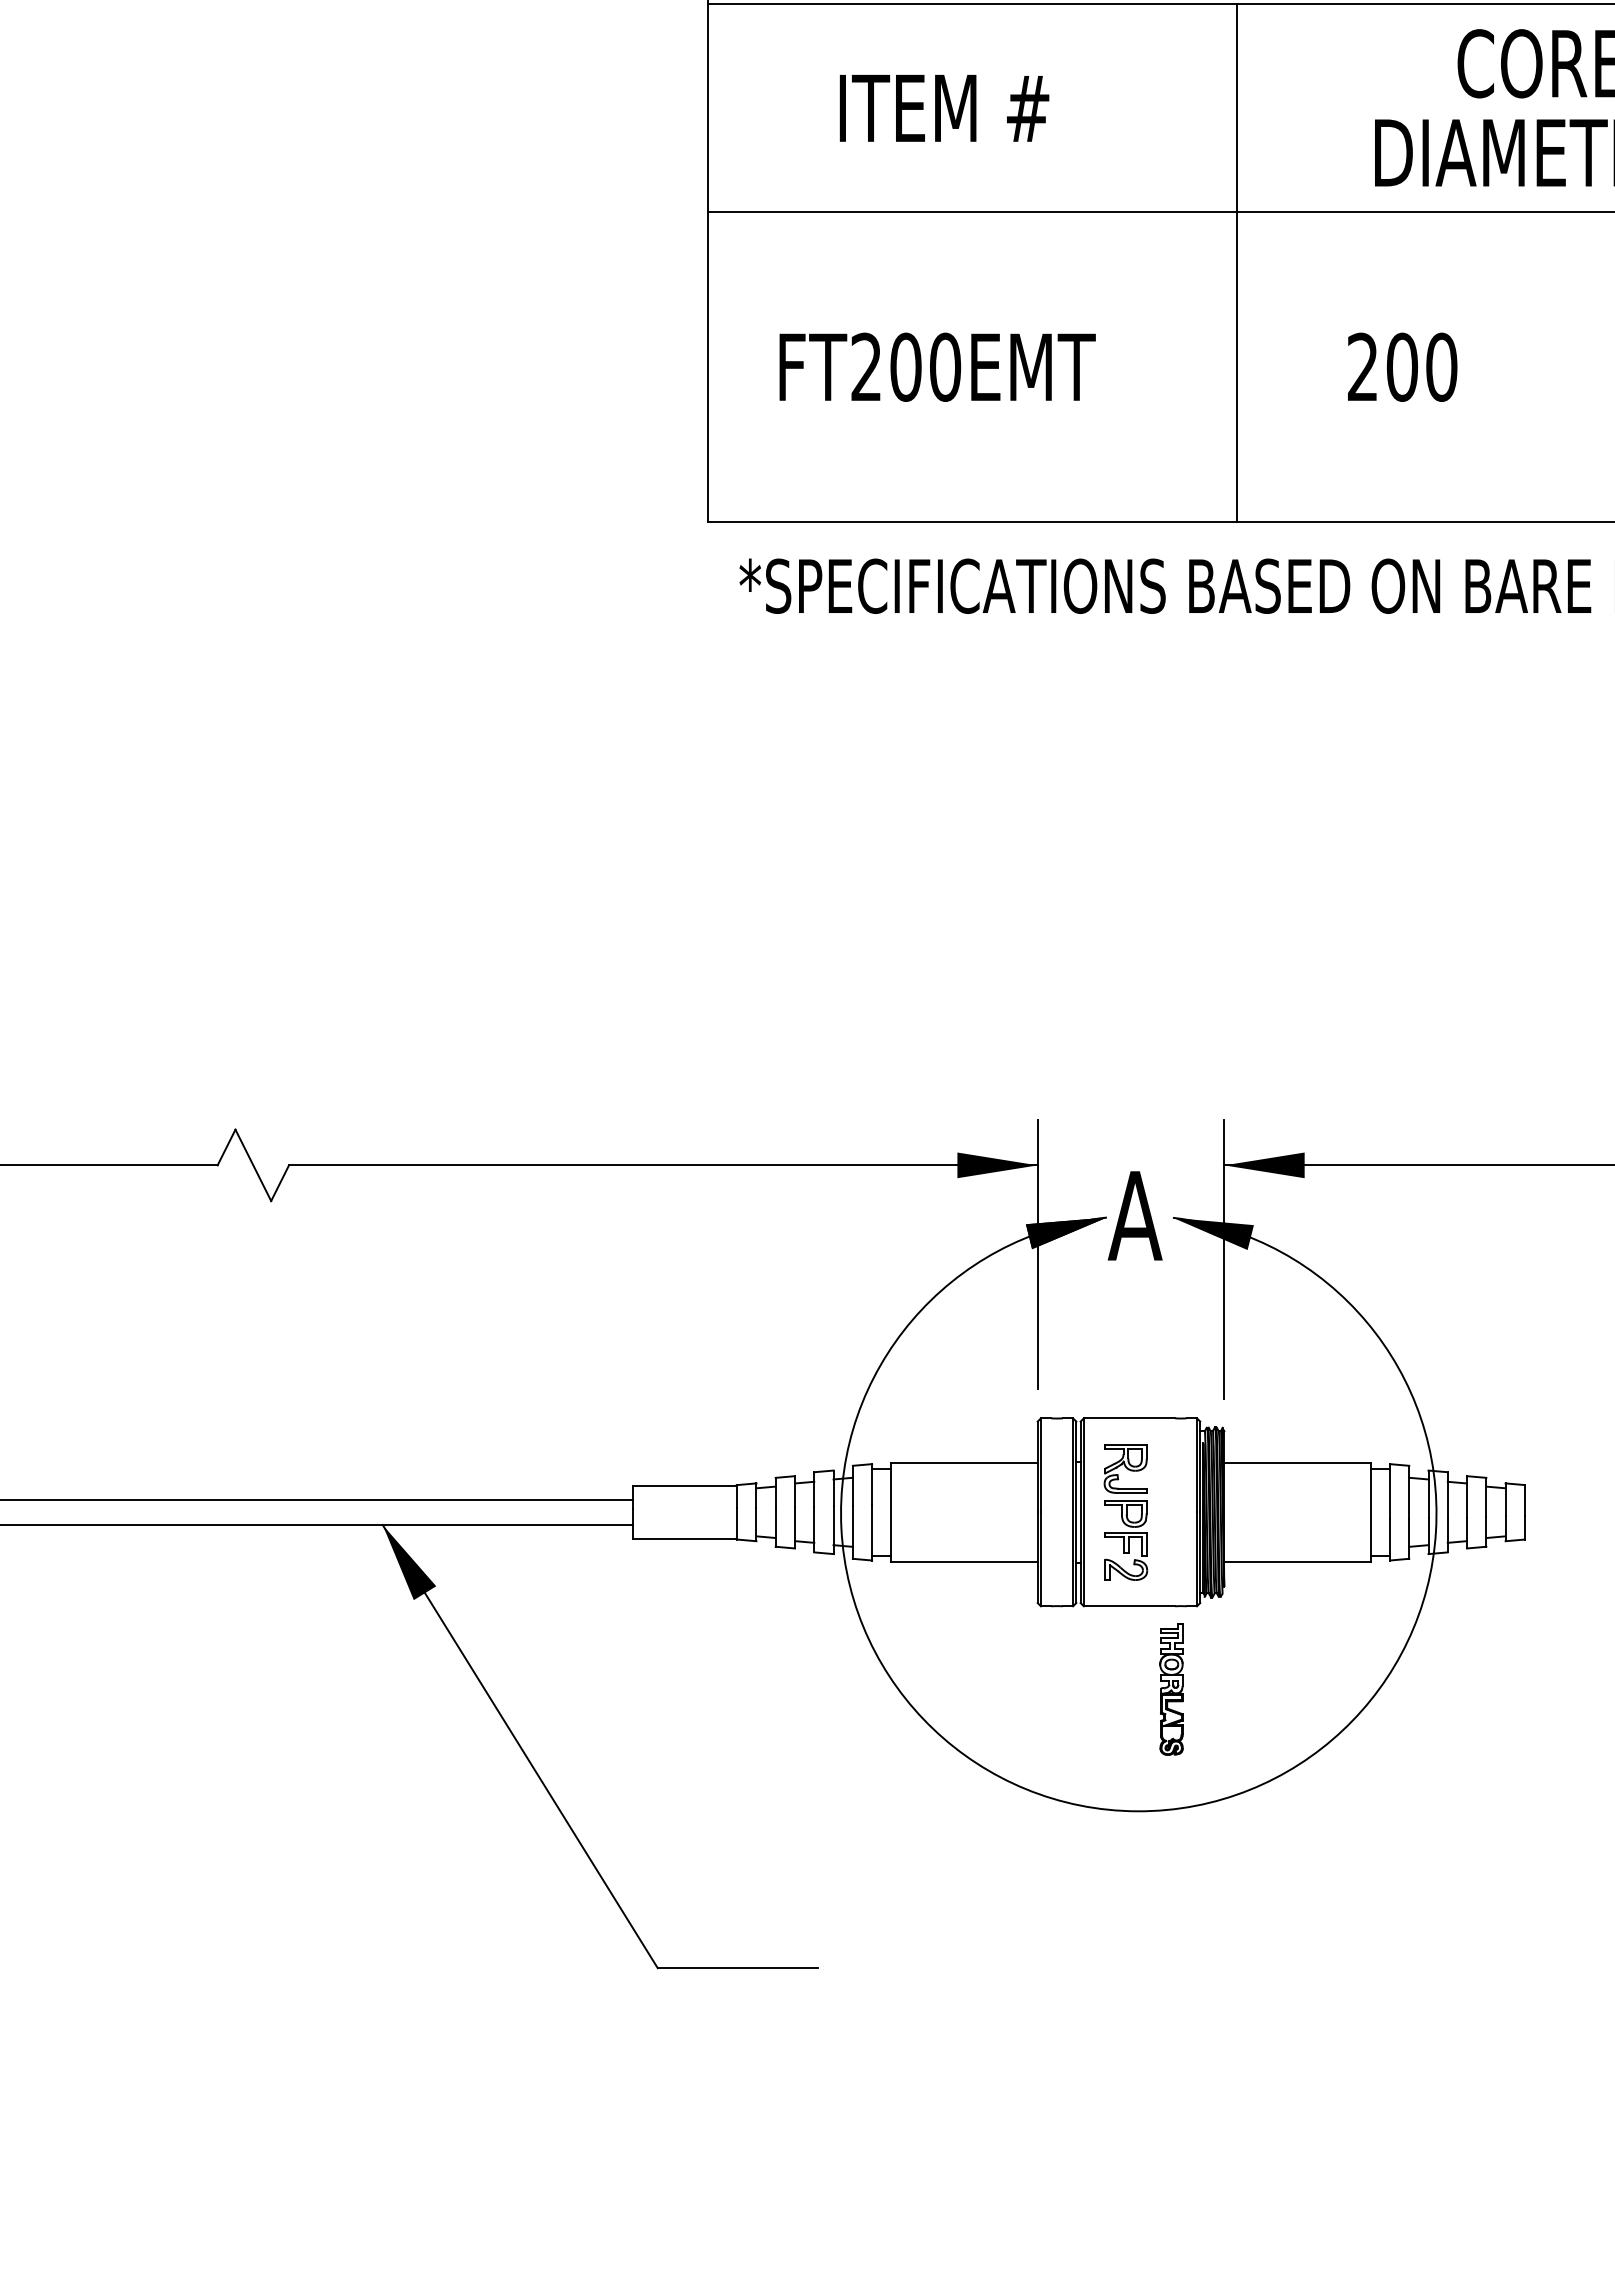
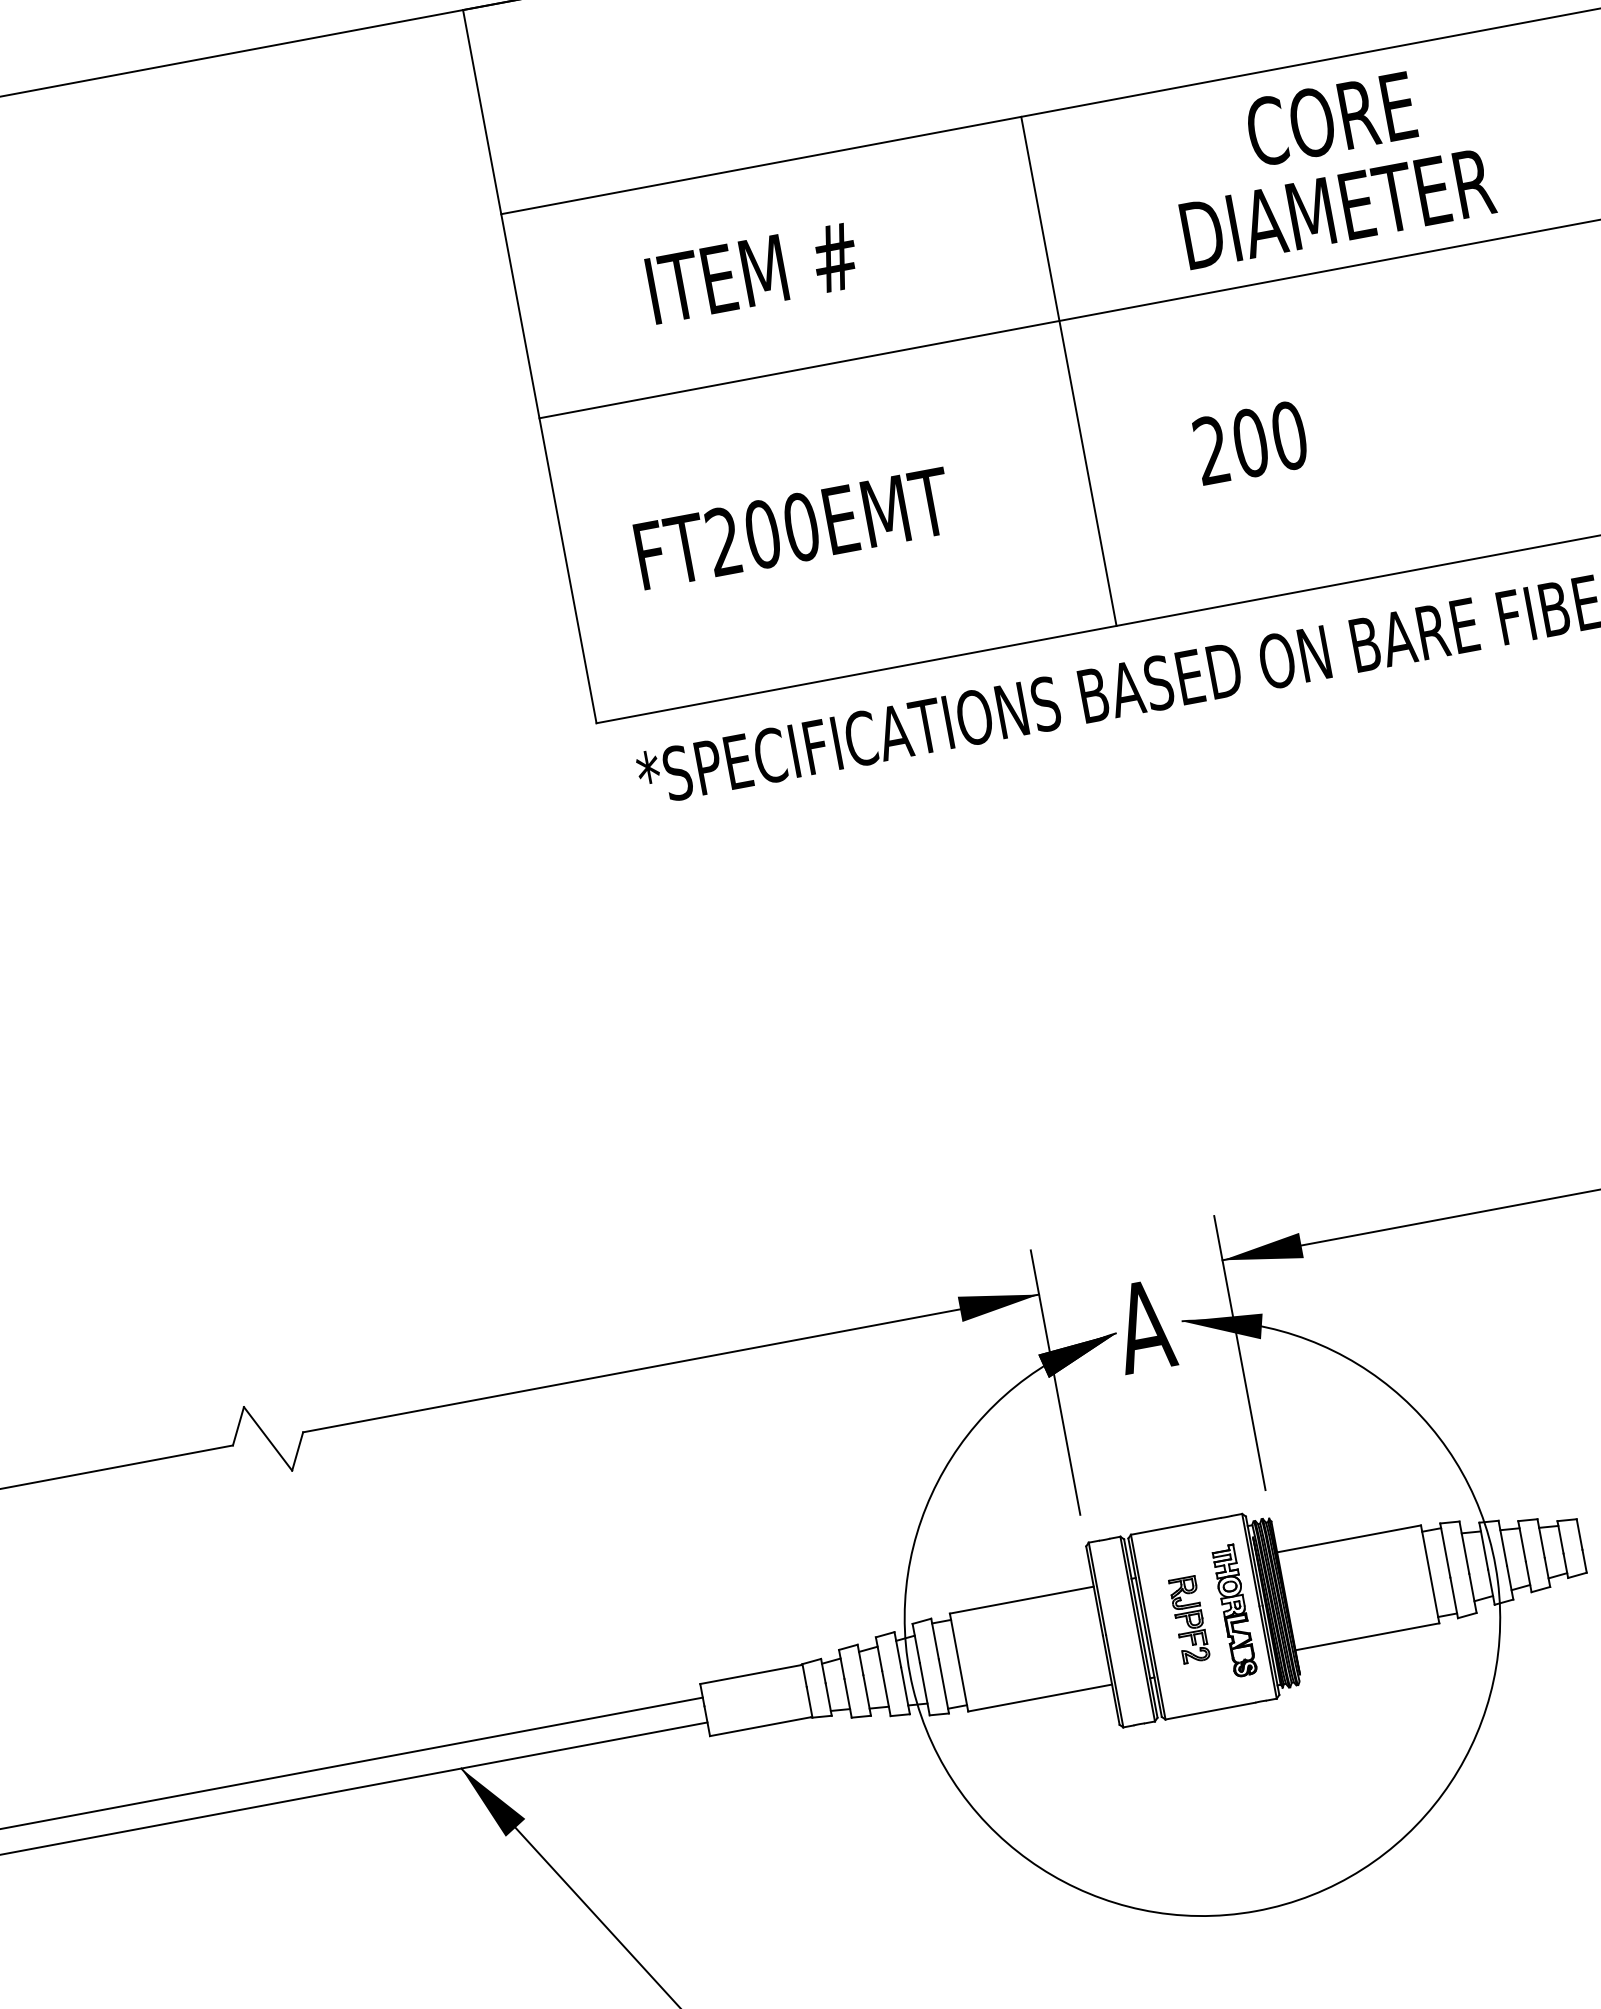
part: (1125, 1512) -> (1189, 1619), size x0.62
part: (1171, 1689) -> (1234, 1611), moved

